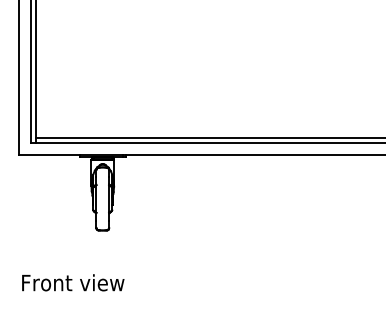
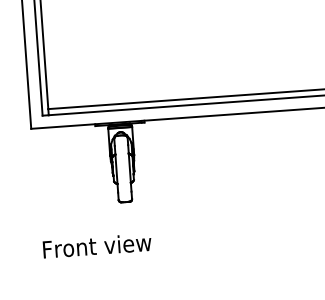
text: (73, 282) -> (97, 245), moved

